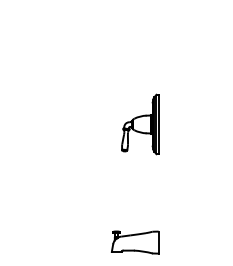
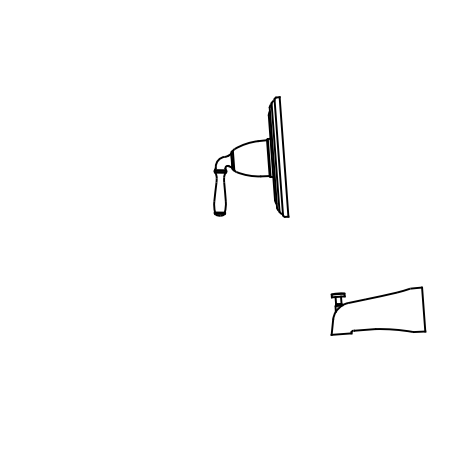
part: (134, 242) -> (375, 312), moved

